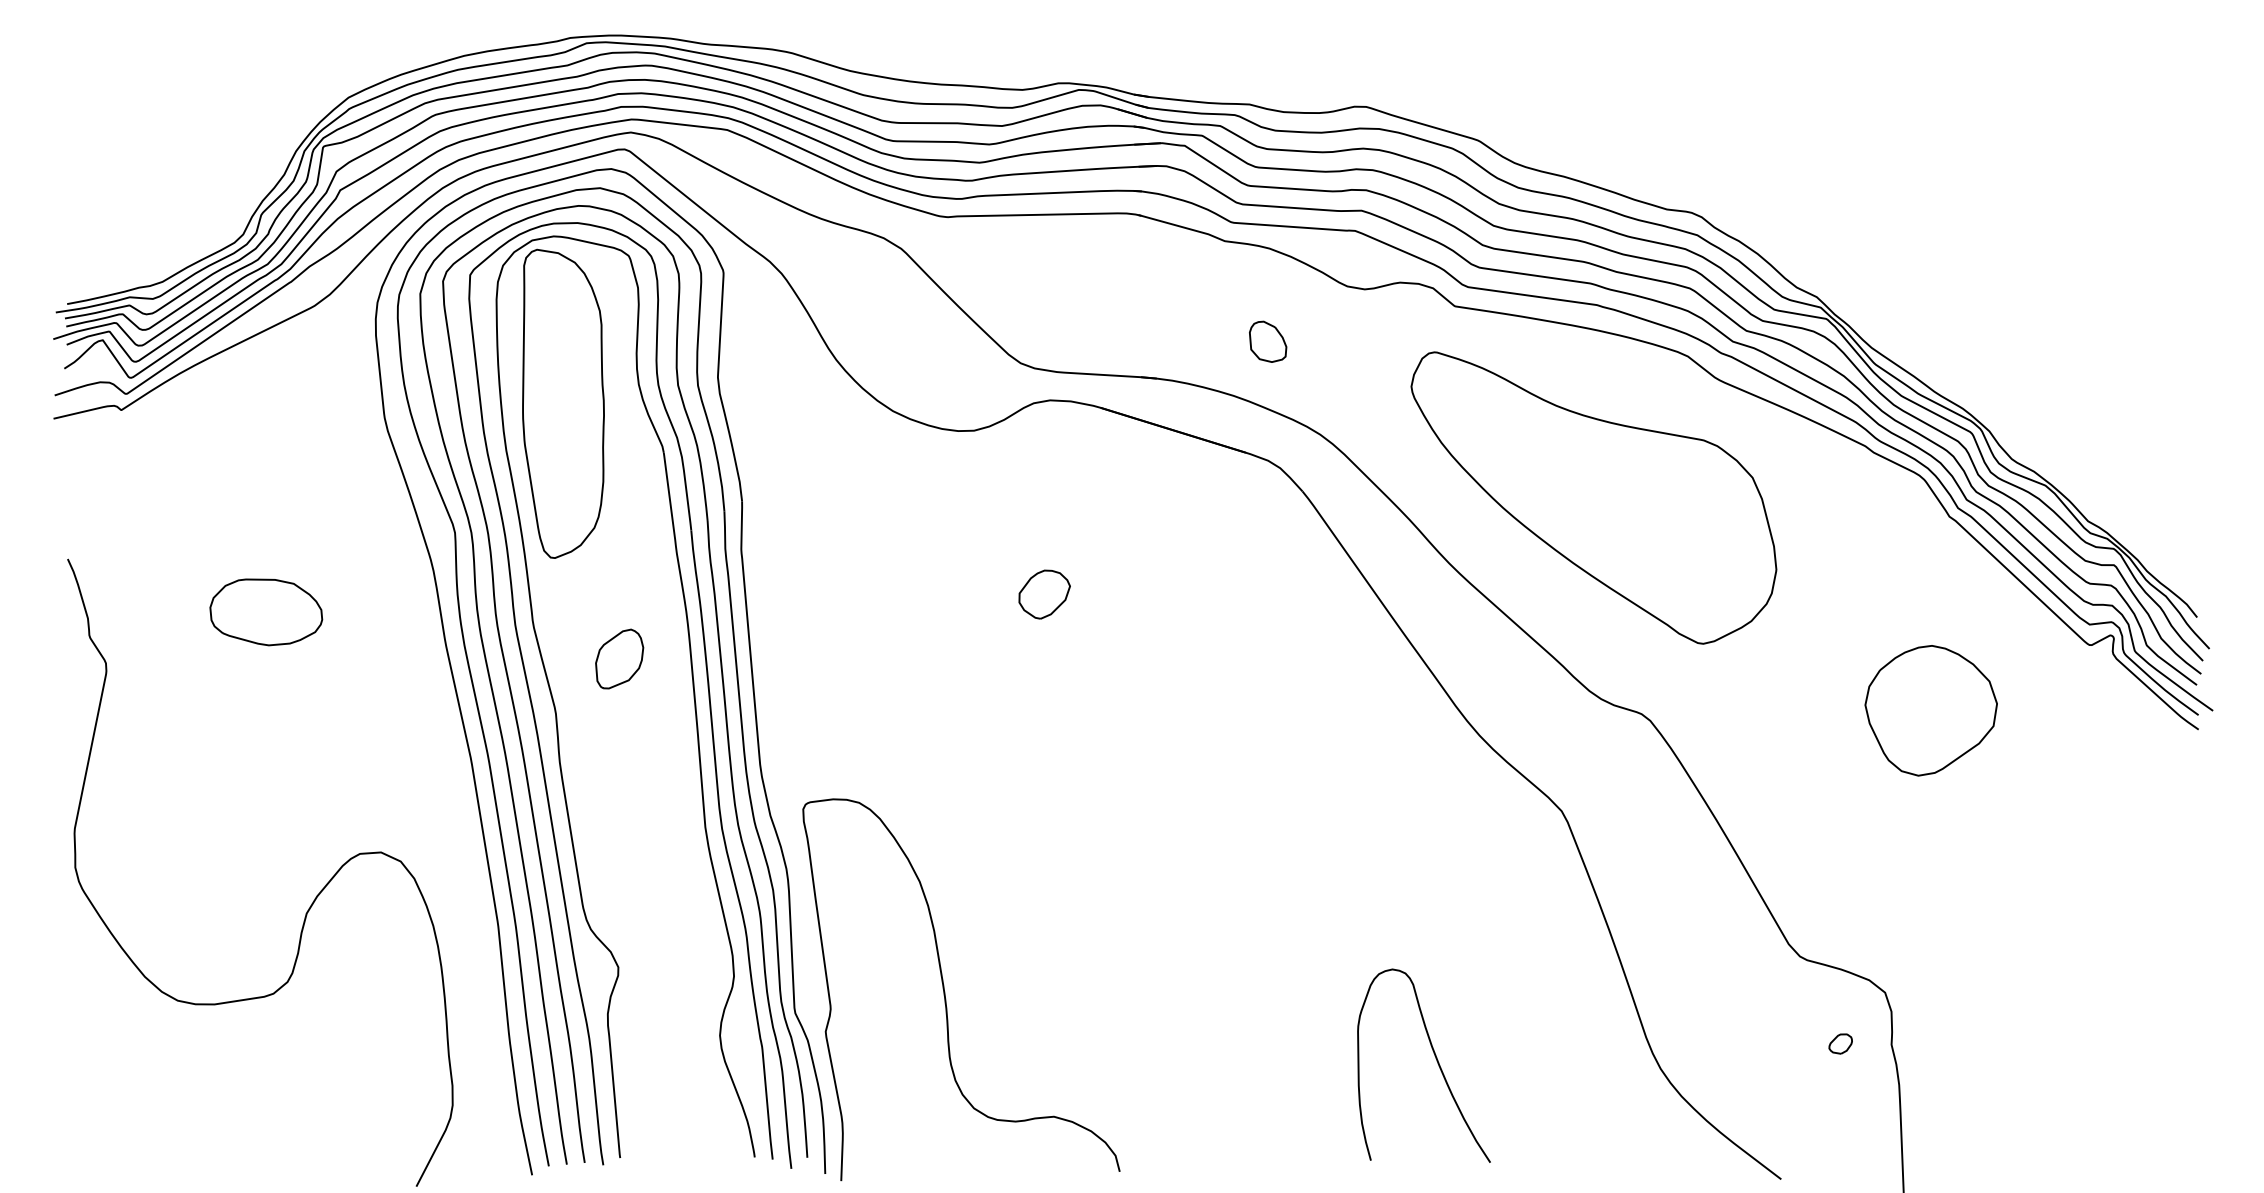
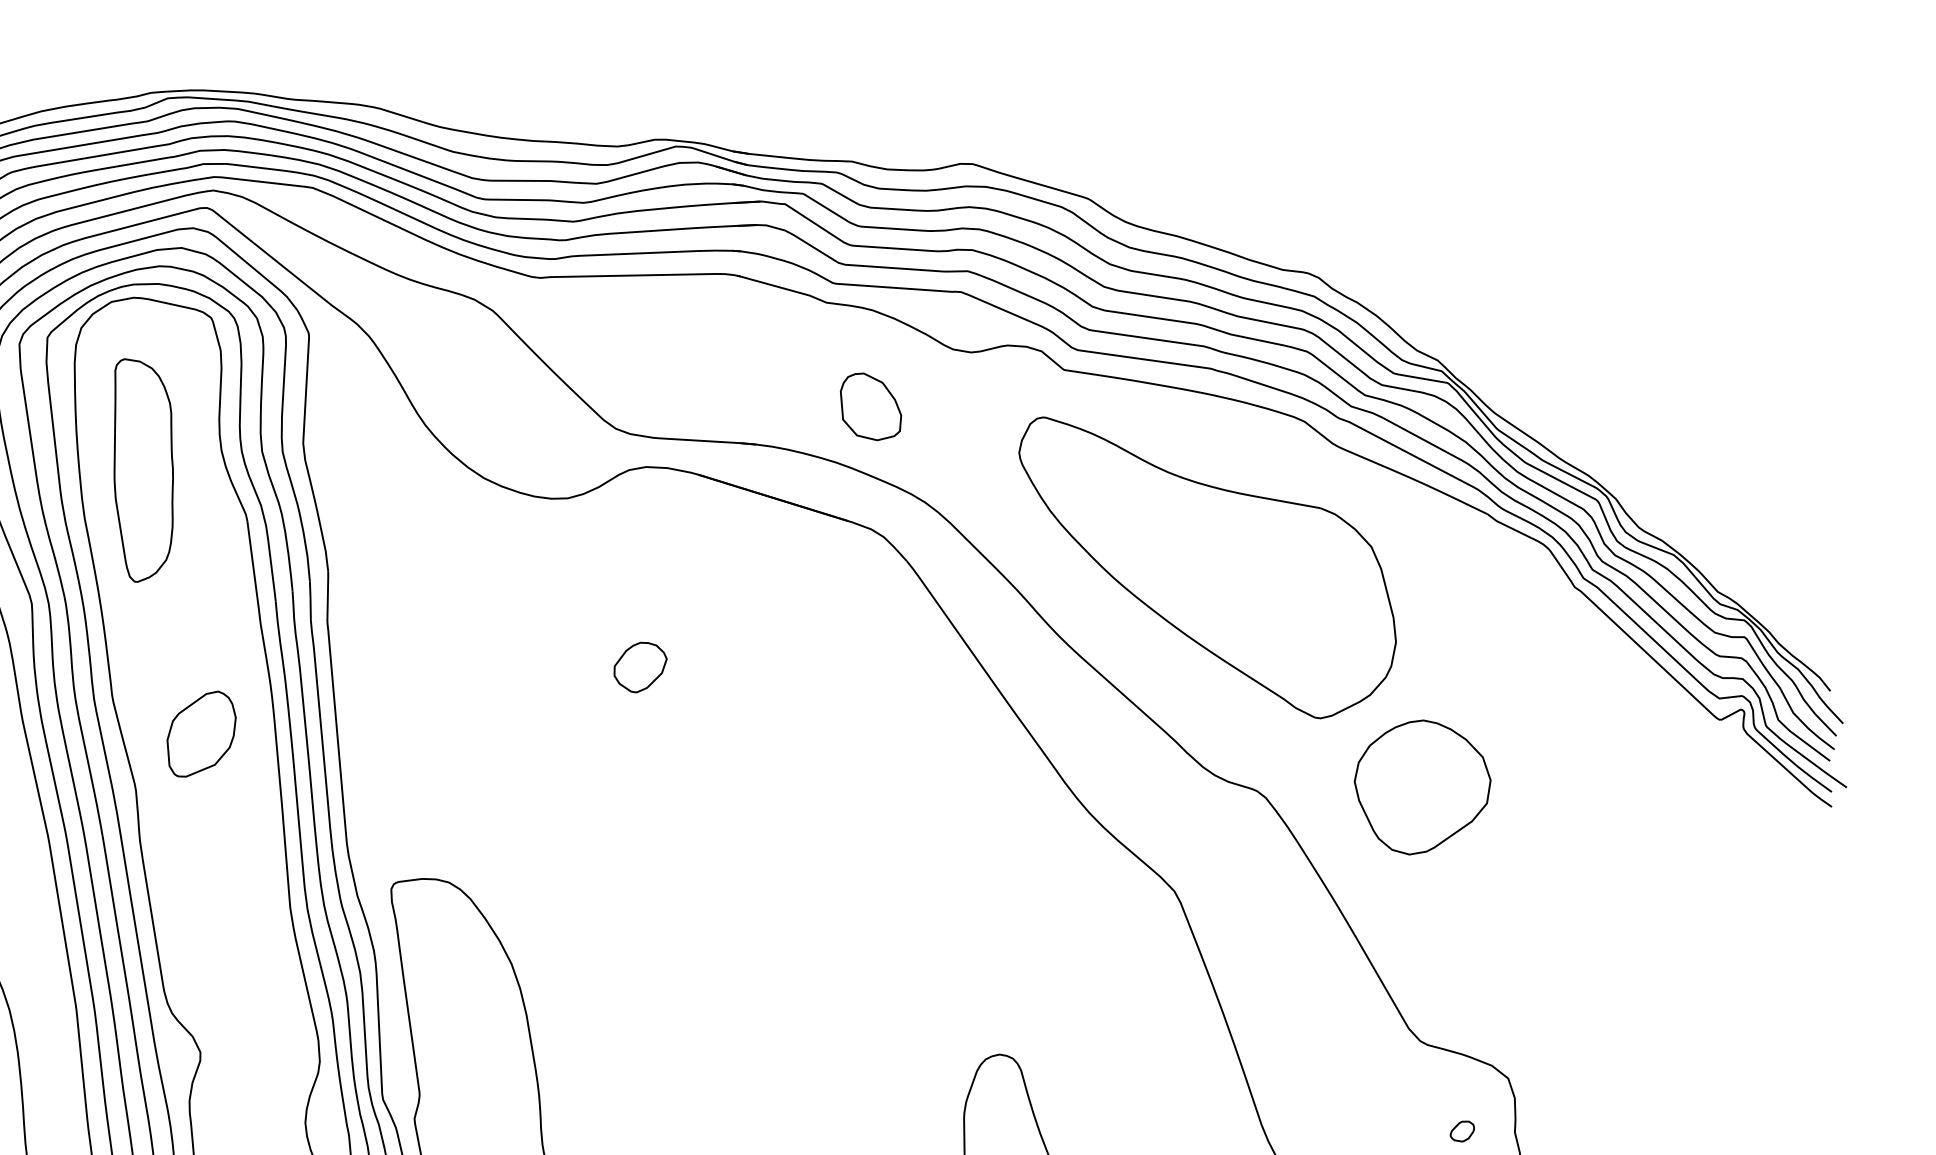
part: (1268, 341) -> (871, 406), size x1.6
part: (563, 403) -> (143, 470), size x0.7
part: (619, 658) -> (201, 733), size x1.4
part: (1930, 710) -> (1421, 787), moved

